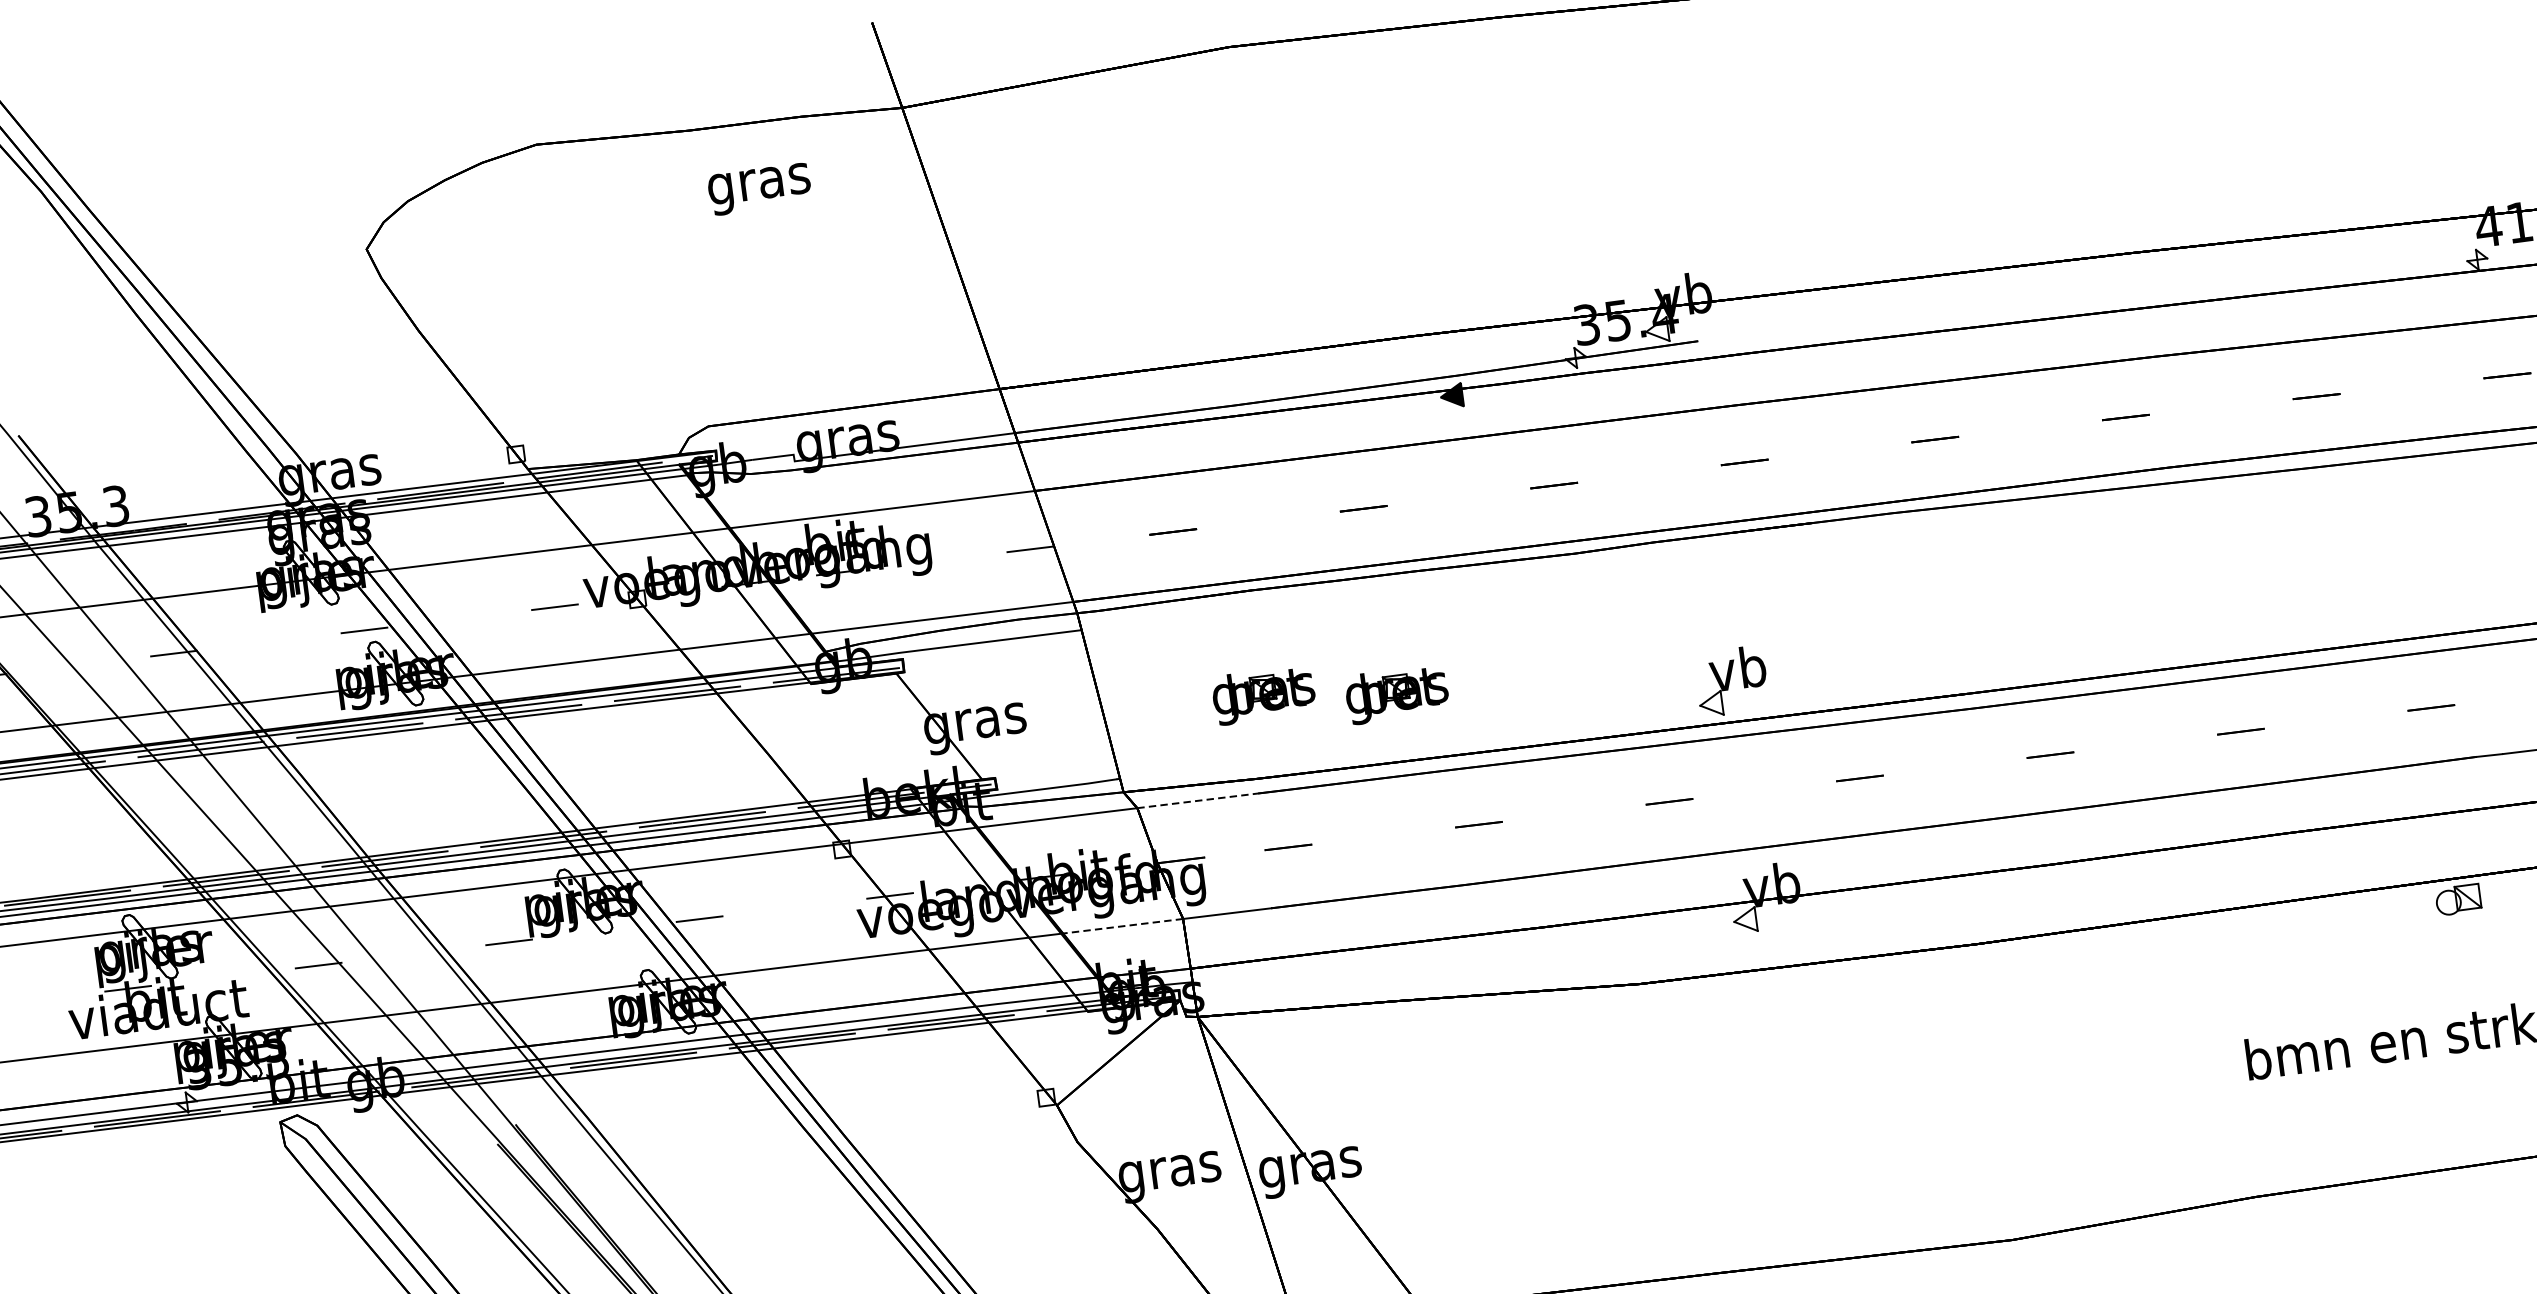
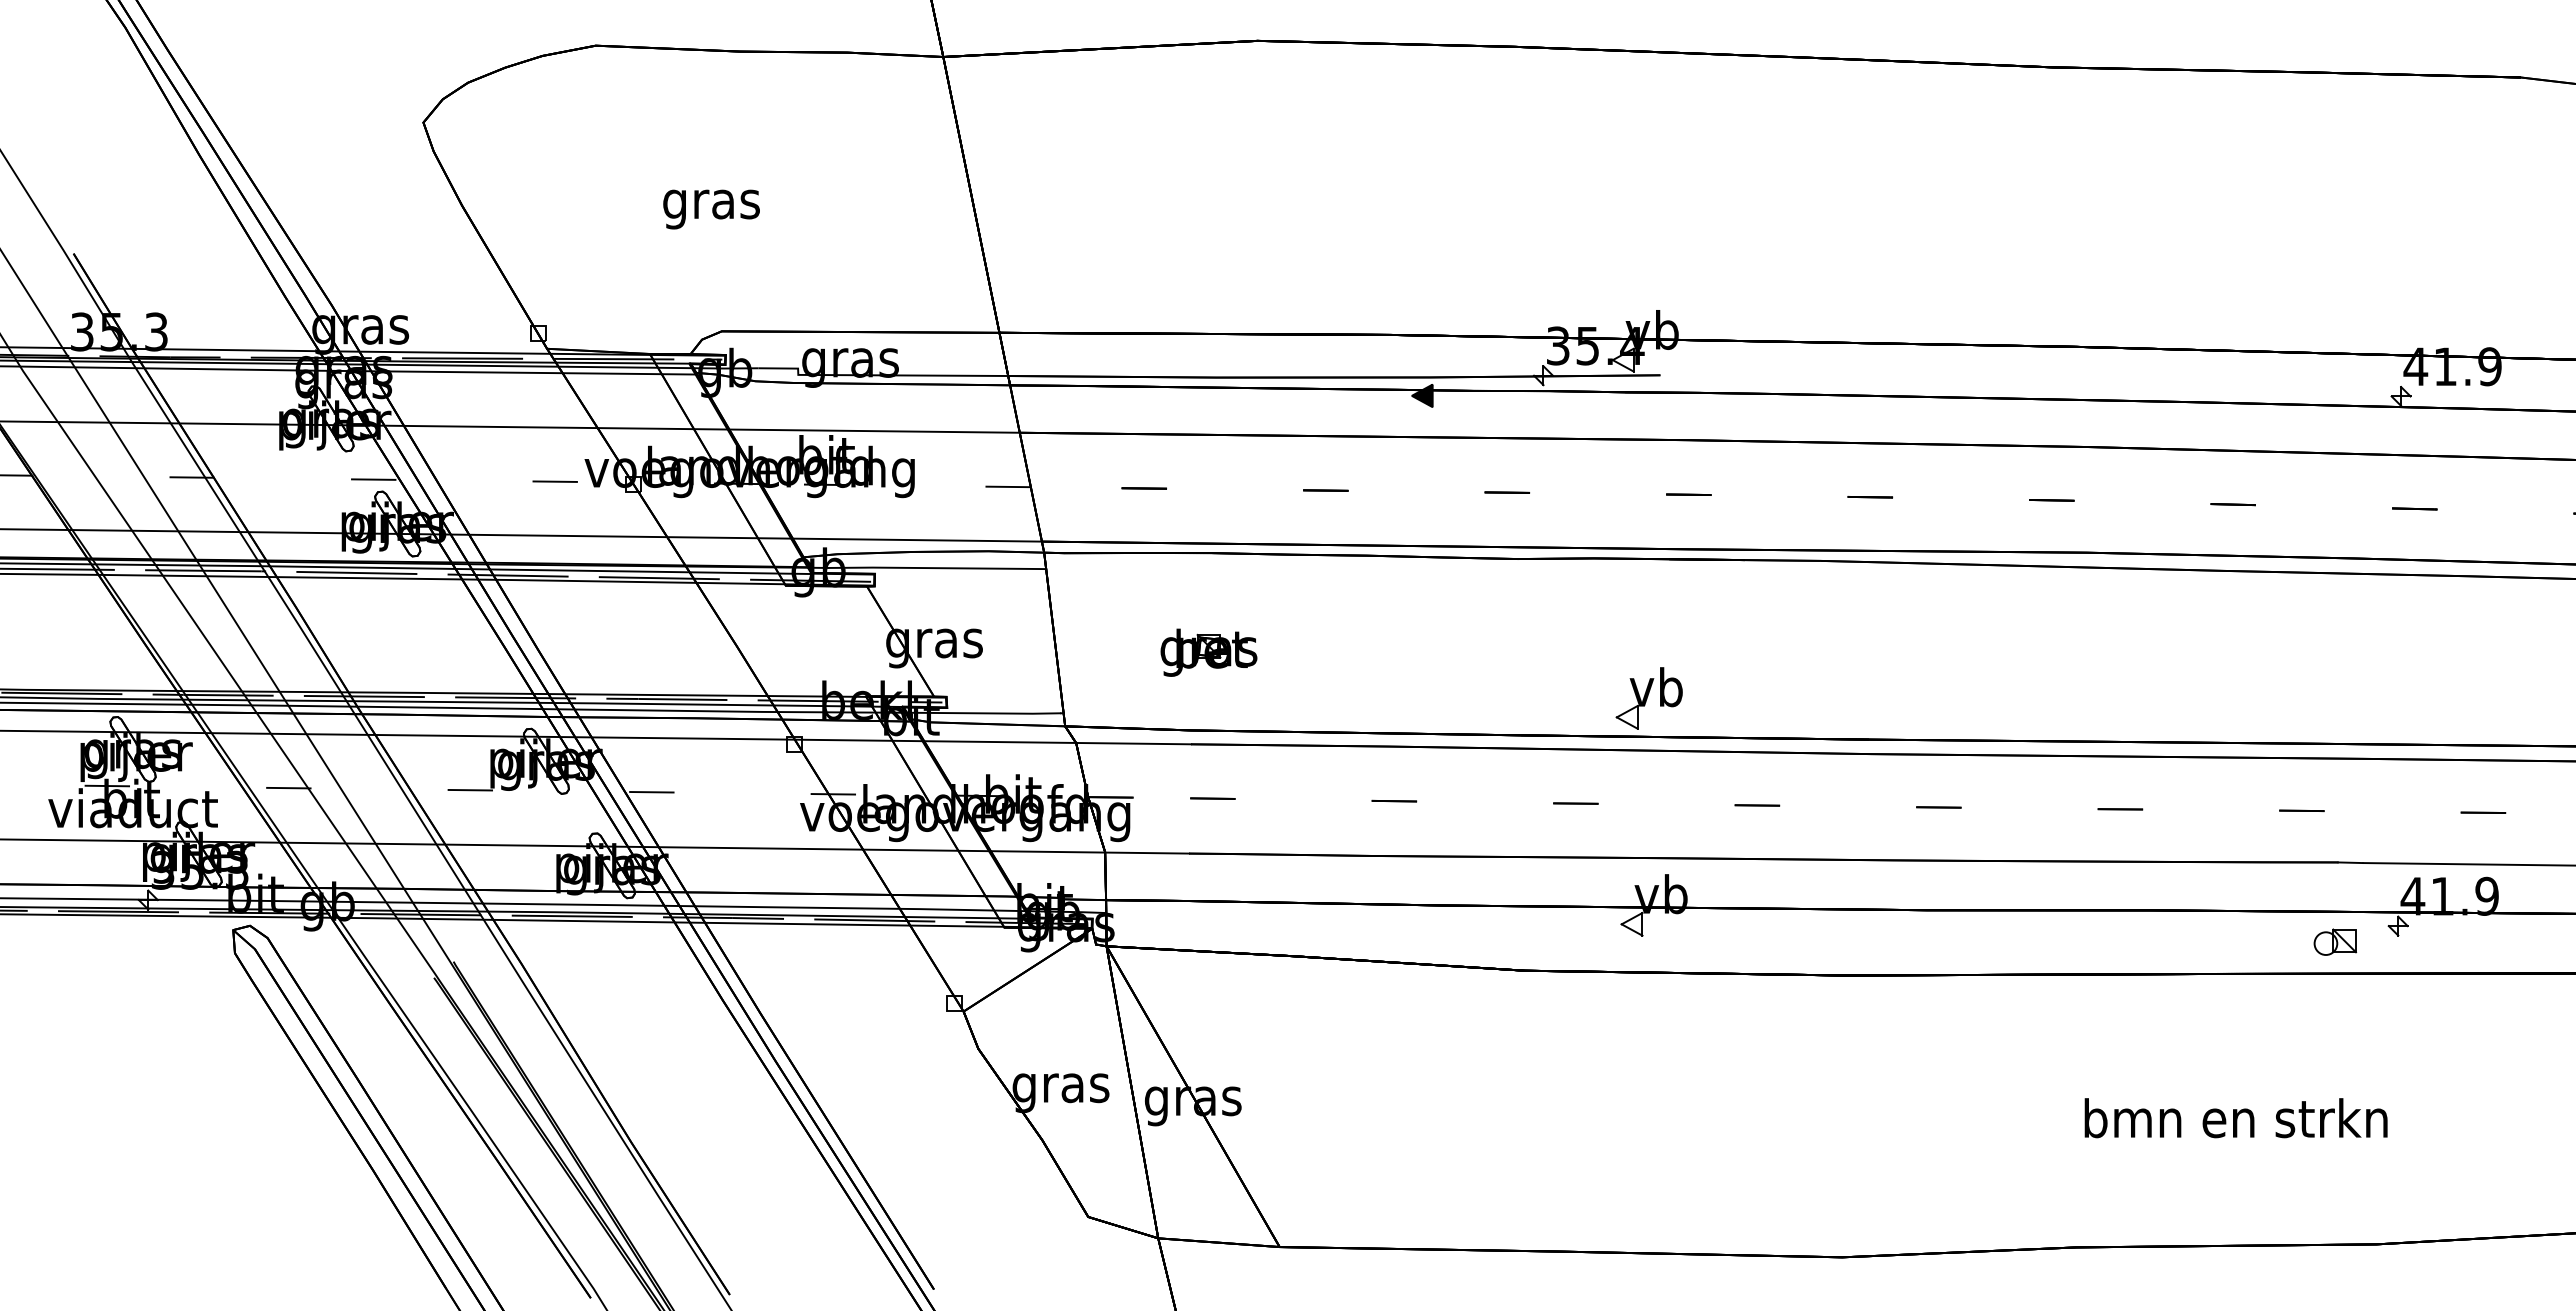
text: (759, 189) -> (711, 209), moved
part: (1396, 694) -> (1333, 668), removed
line: (1197, 800) -> (1133, 743), dashed -> solid
part: (2457, 899) -> (2334, 941), moved
line: (1122, 925) -> (1047, 851), dashed -> solid

